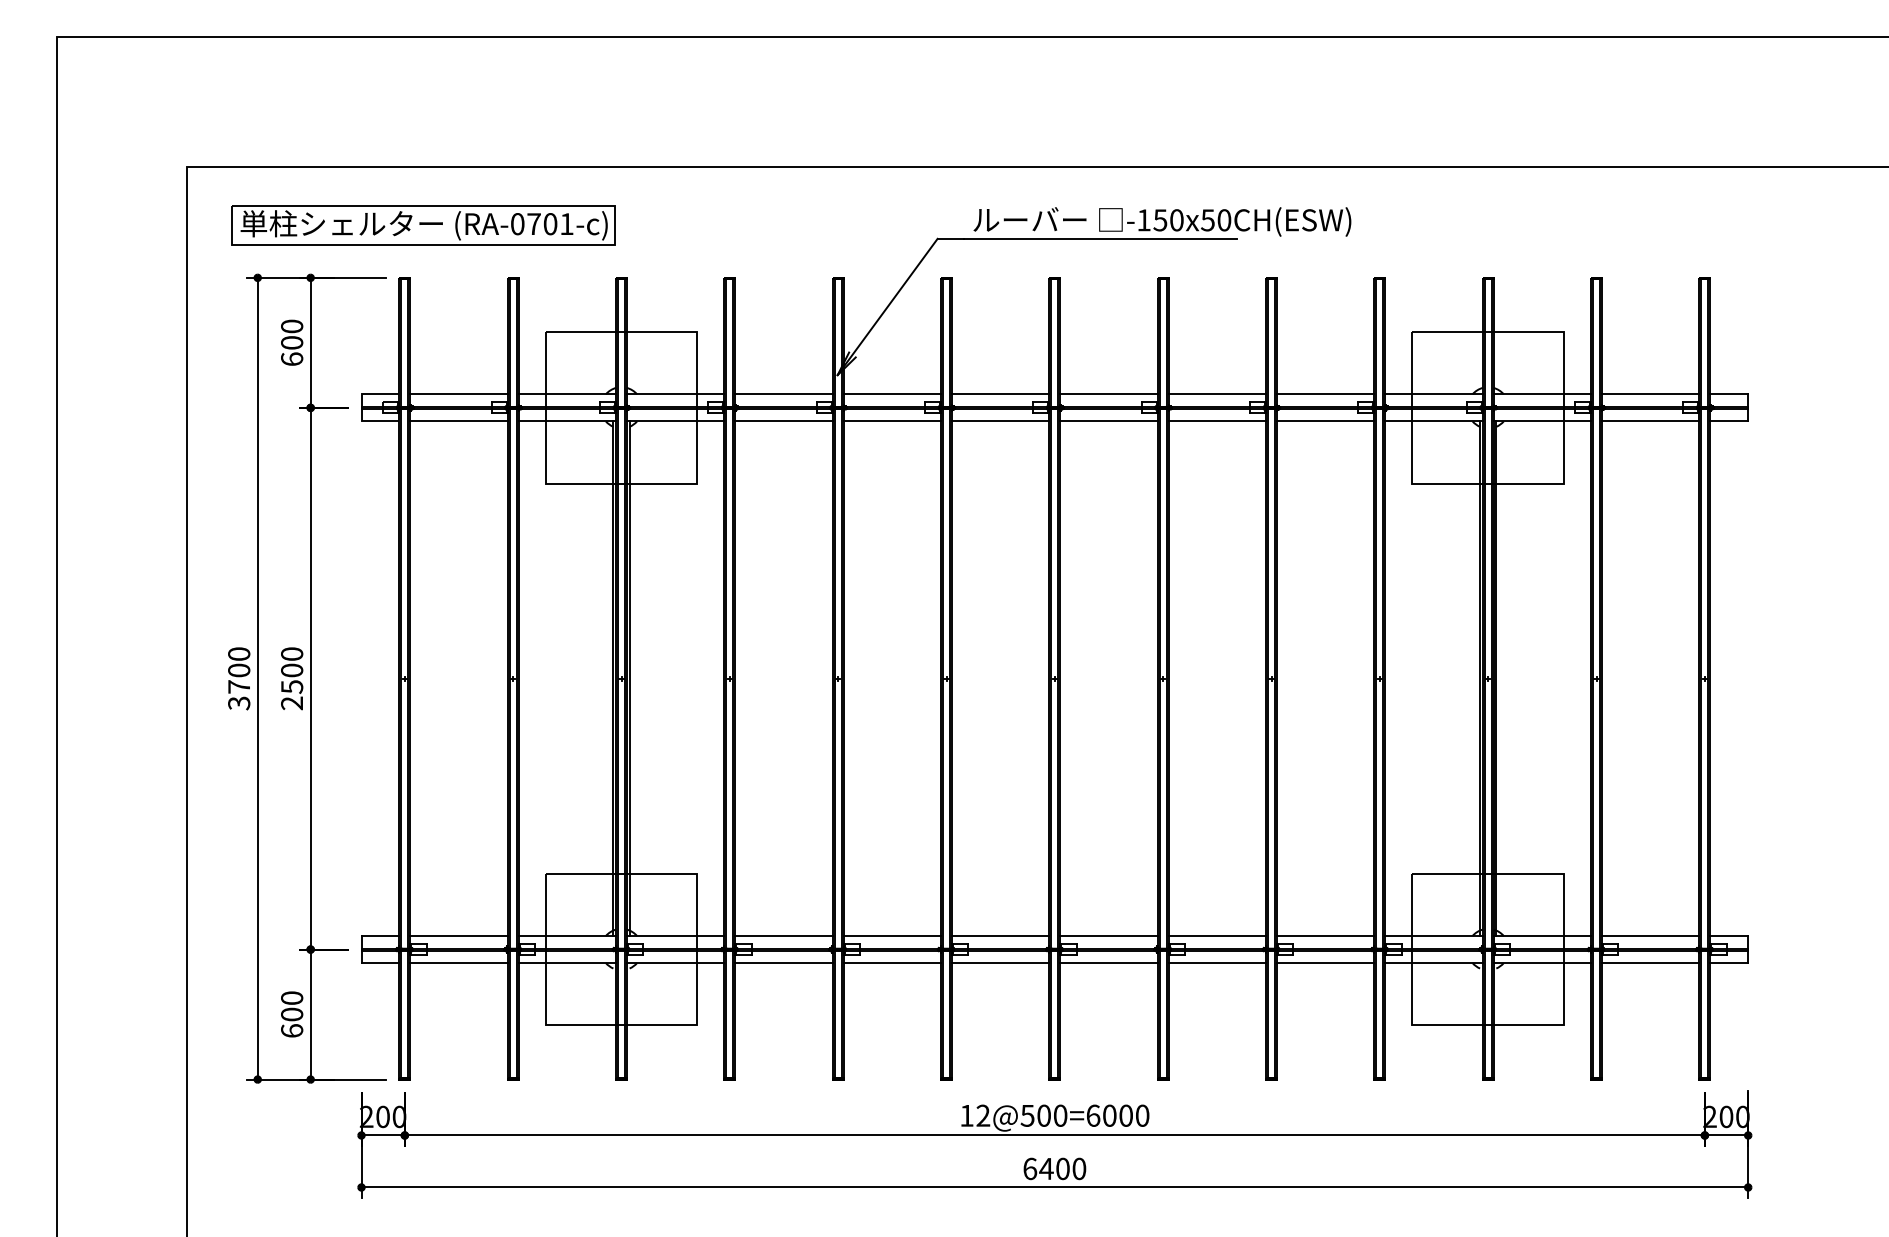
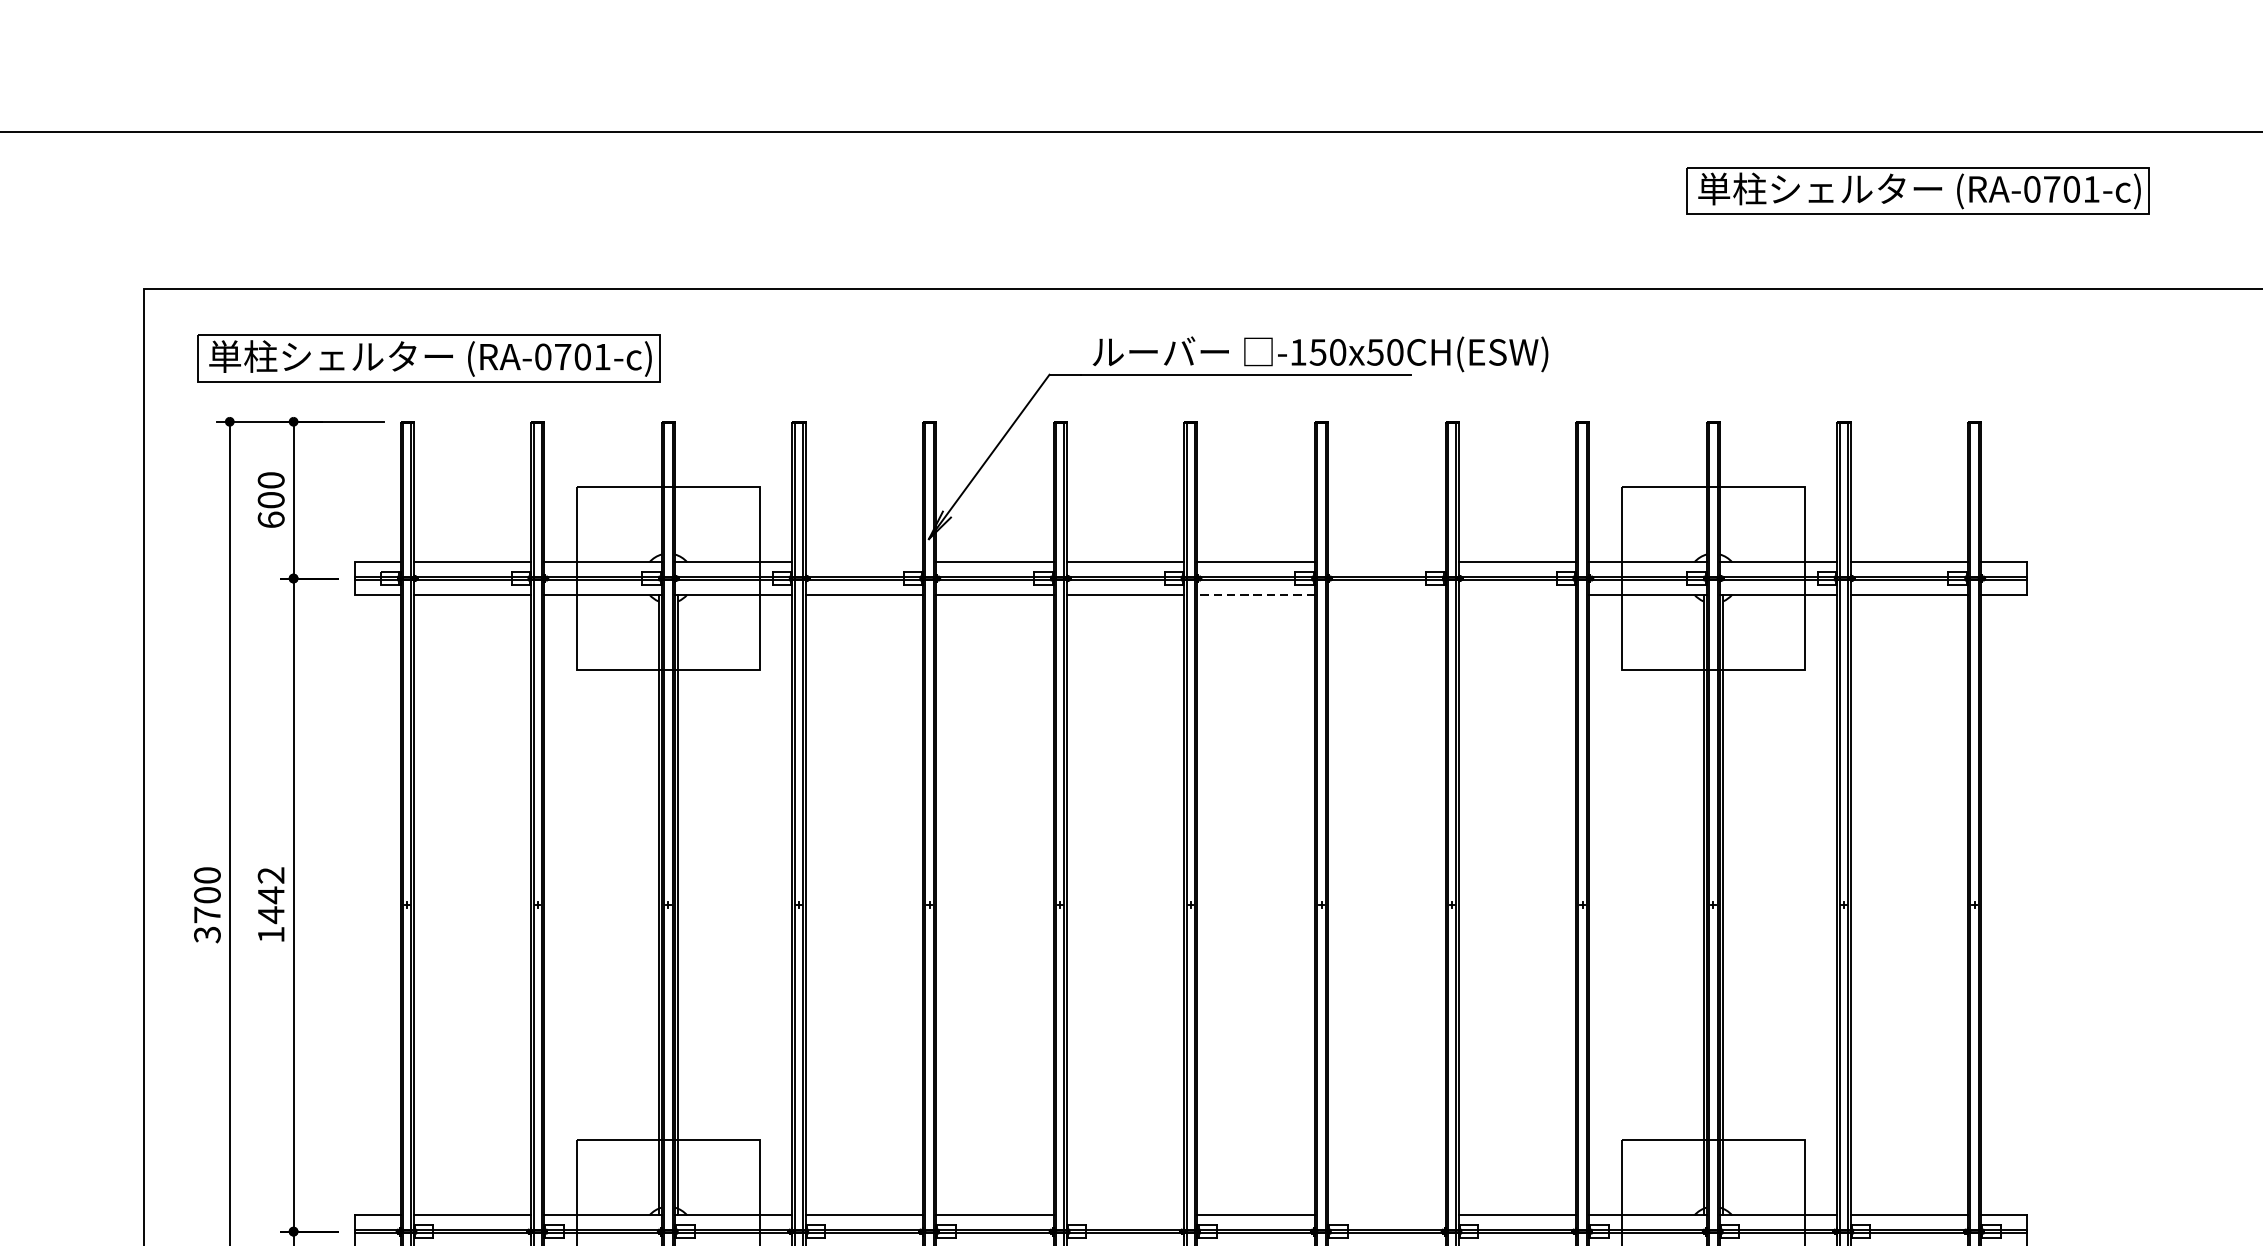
part: (1658, 86) -> (1918, 191), added
line: (783, 394) -> (863, 562), removed
line: (1217, 394) -> (1386, 562), removed
line: (1109, 421) -> (1256, 594), solid -> dashed
line: (1217, 421) -> (1386, 594), removed
line: (1325, 421) -> (1517, 594), removed
text: (292, 678) -> (271, 904), 2500 -> 1442
line: (1000, 936) -> (1125, 1215), removed
line: (1217, 936) -> (1386, 1215), removed

